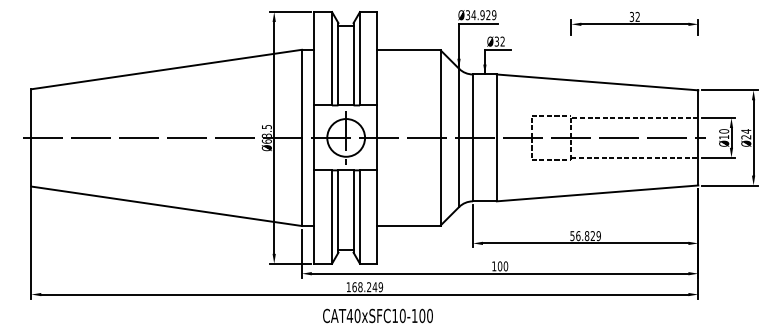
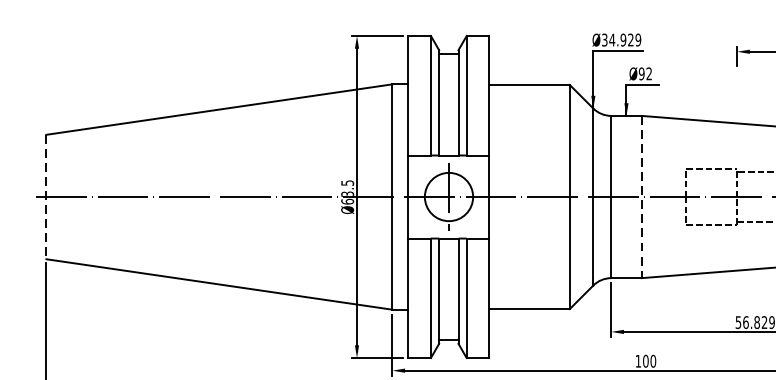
text: (496, 41) -> (641, 73), Ø32 -> Ø92
line: (31, 137) -> (46, 196), solid -> dashed
line: (496, 138) -> (641, 197), solid -> dashed

